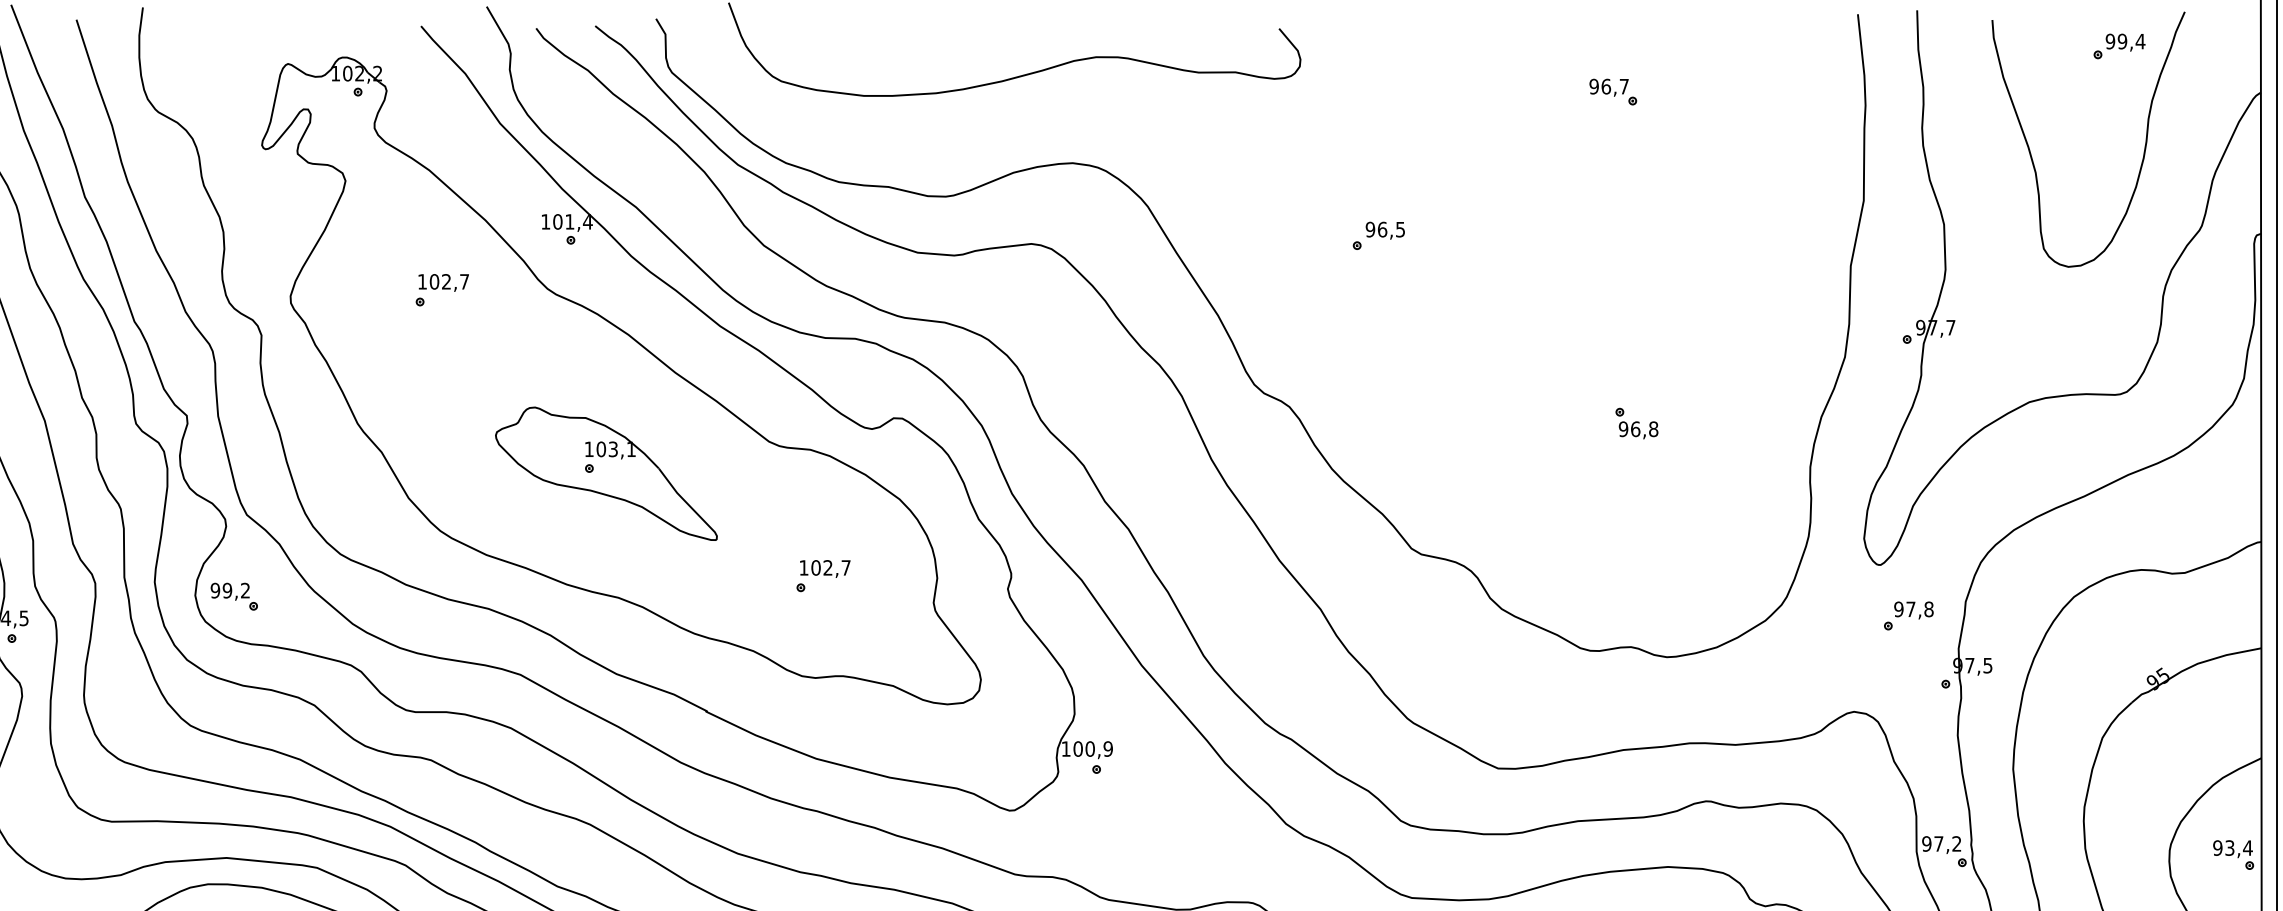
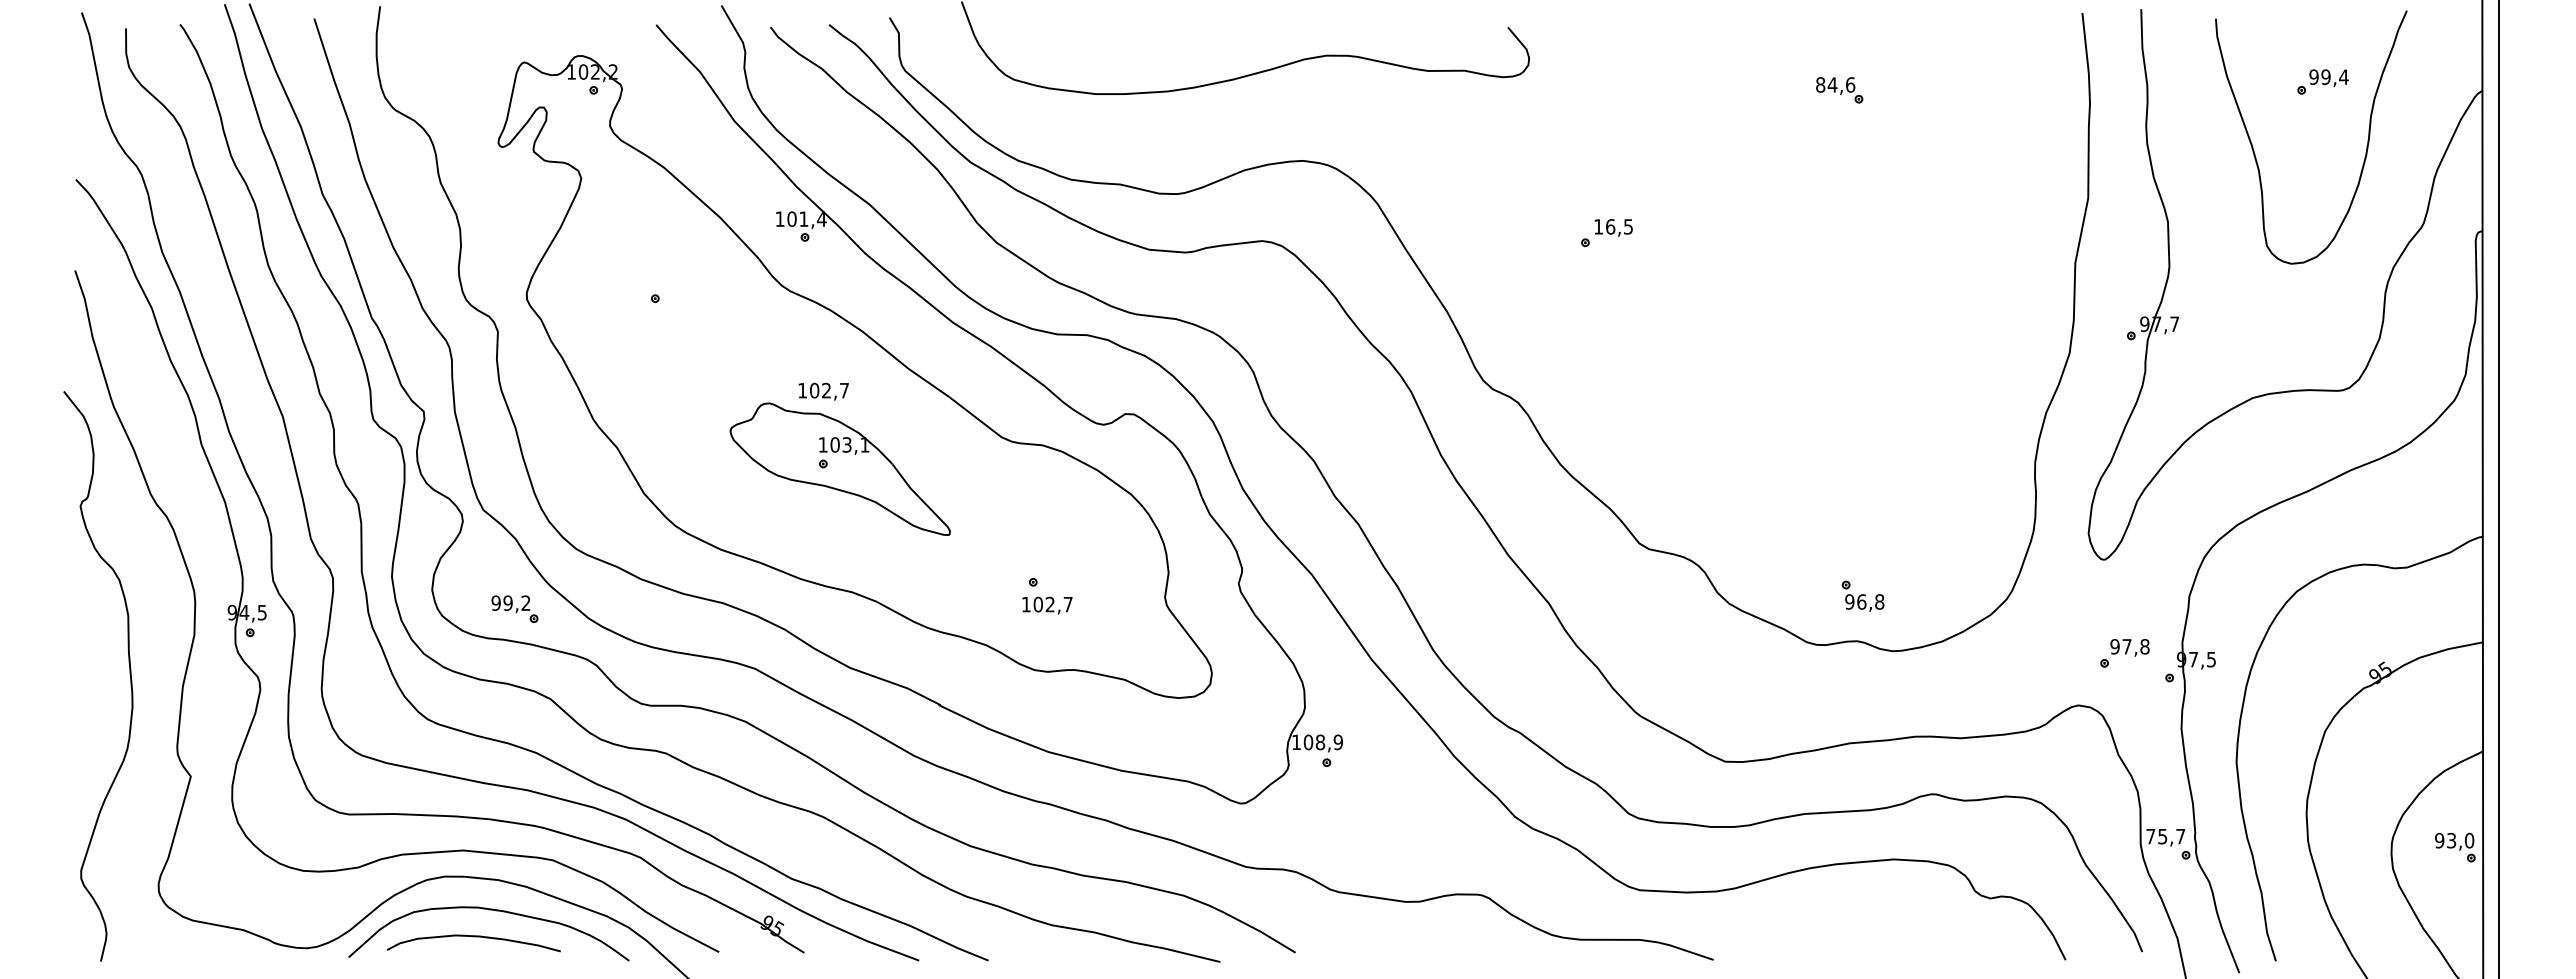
part: (2118, 45) -> (2322, 81), moved
text: (1609, 86) -> (1835, 84), 96,7 -> 84,6
text: (1370, 229) -> (1598, 226), 96,5 -> 16,5
text: (443, 282) -> (823, 391), moved
part: (1636, 422) -> (1862, 595), moved
text: (825, 568) -> (1047, 605), moved
part: (233, 596) -> (514, 608), moved
part: (1908, 616) -> (2124, 653), moved
text: (1090, 749) -> (1320, 742), 100,9 -> 108,9
text: (1941, 843) -> (2165, 836), 97,2 -> 75,7
text: (2247, 847) -> (2469, 840), 93,4 -> 93,0

